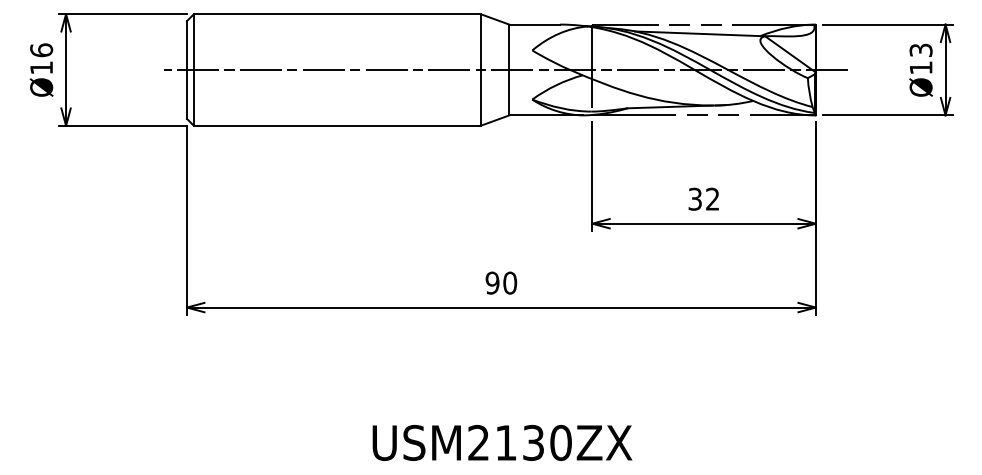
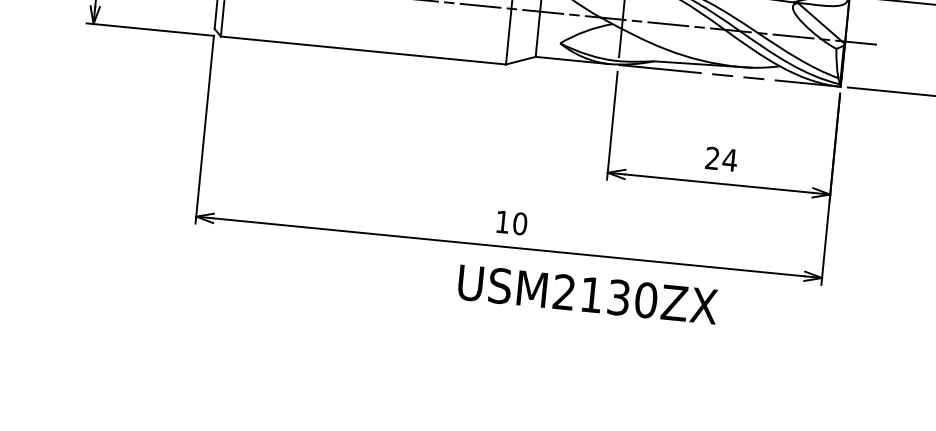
text: (704, 198) -> (721, 158), 32 -> 24
text: (492, 282) -> (502, 221), 90 -> 10
text: (502, 442) -> (587, 294), moved

